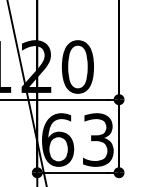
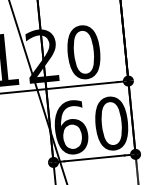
text: (98, 139) -> (111, 123), 63 -> 60

